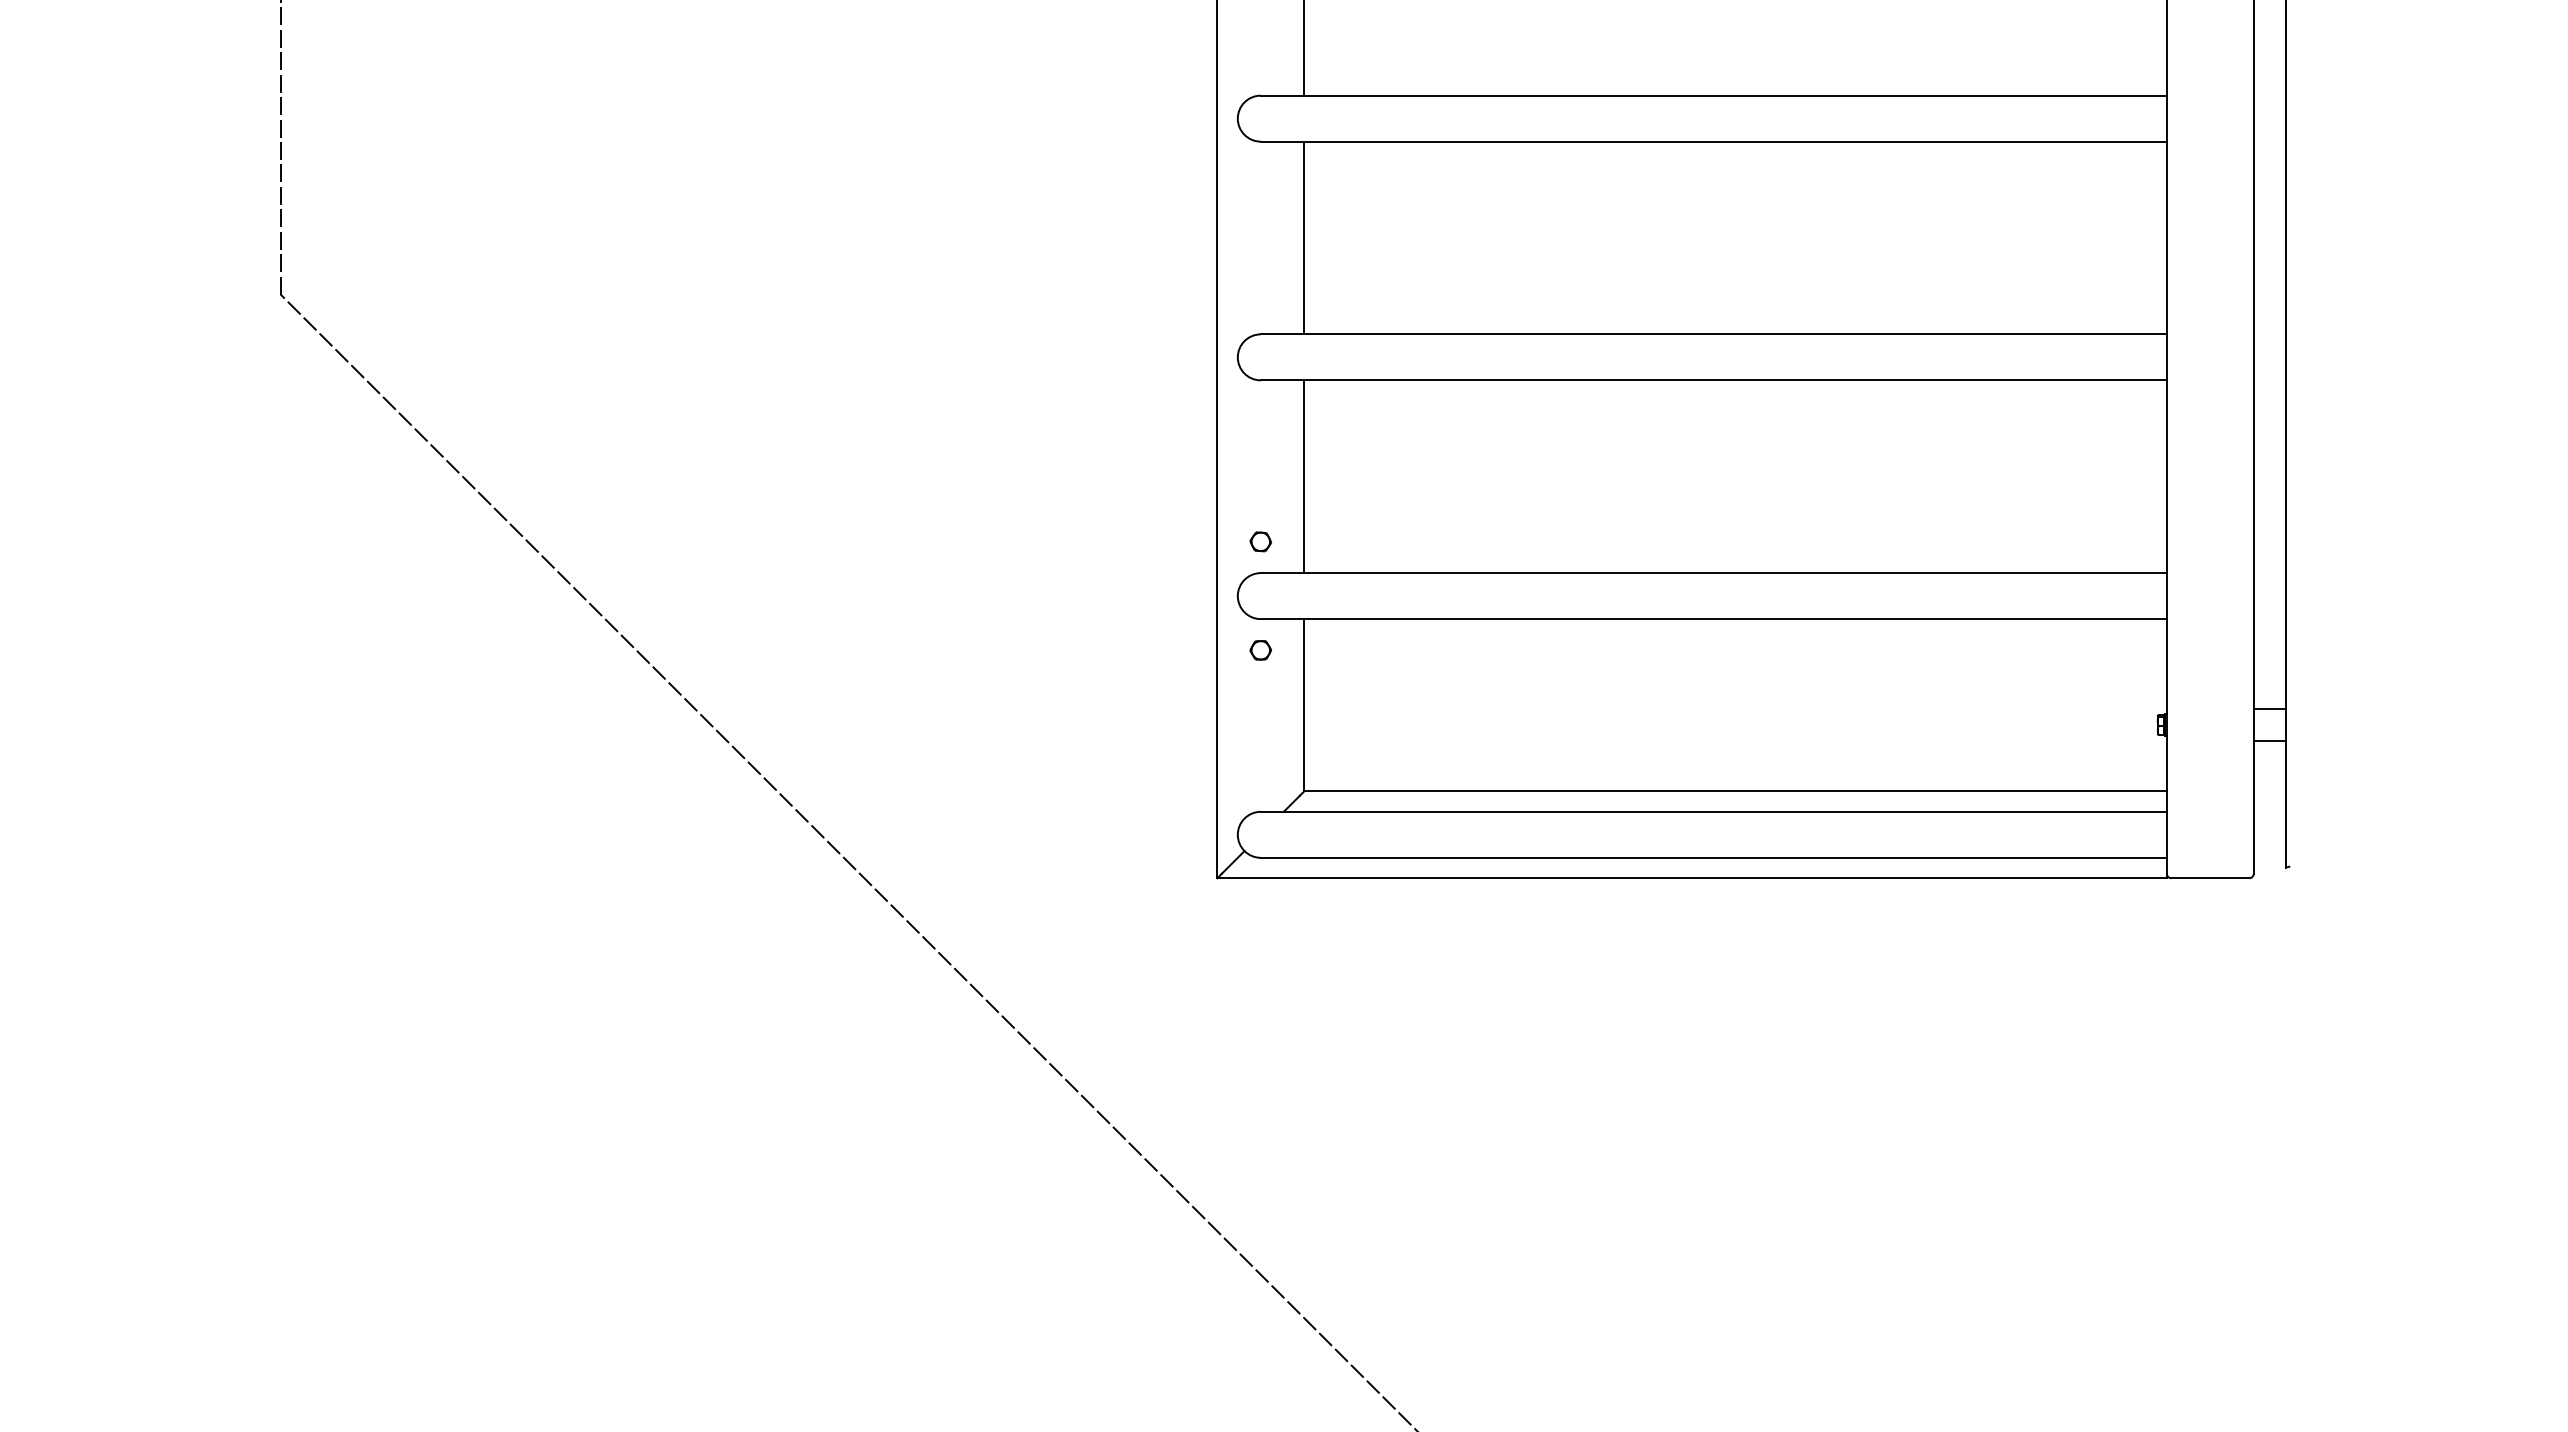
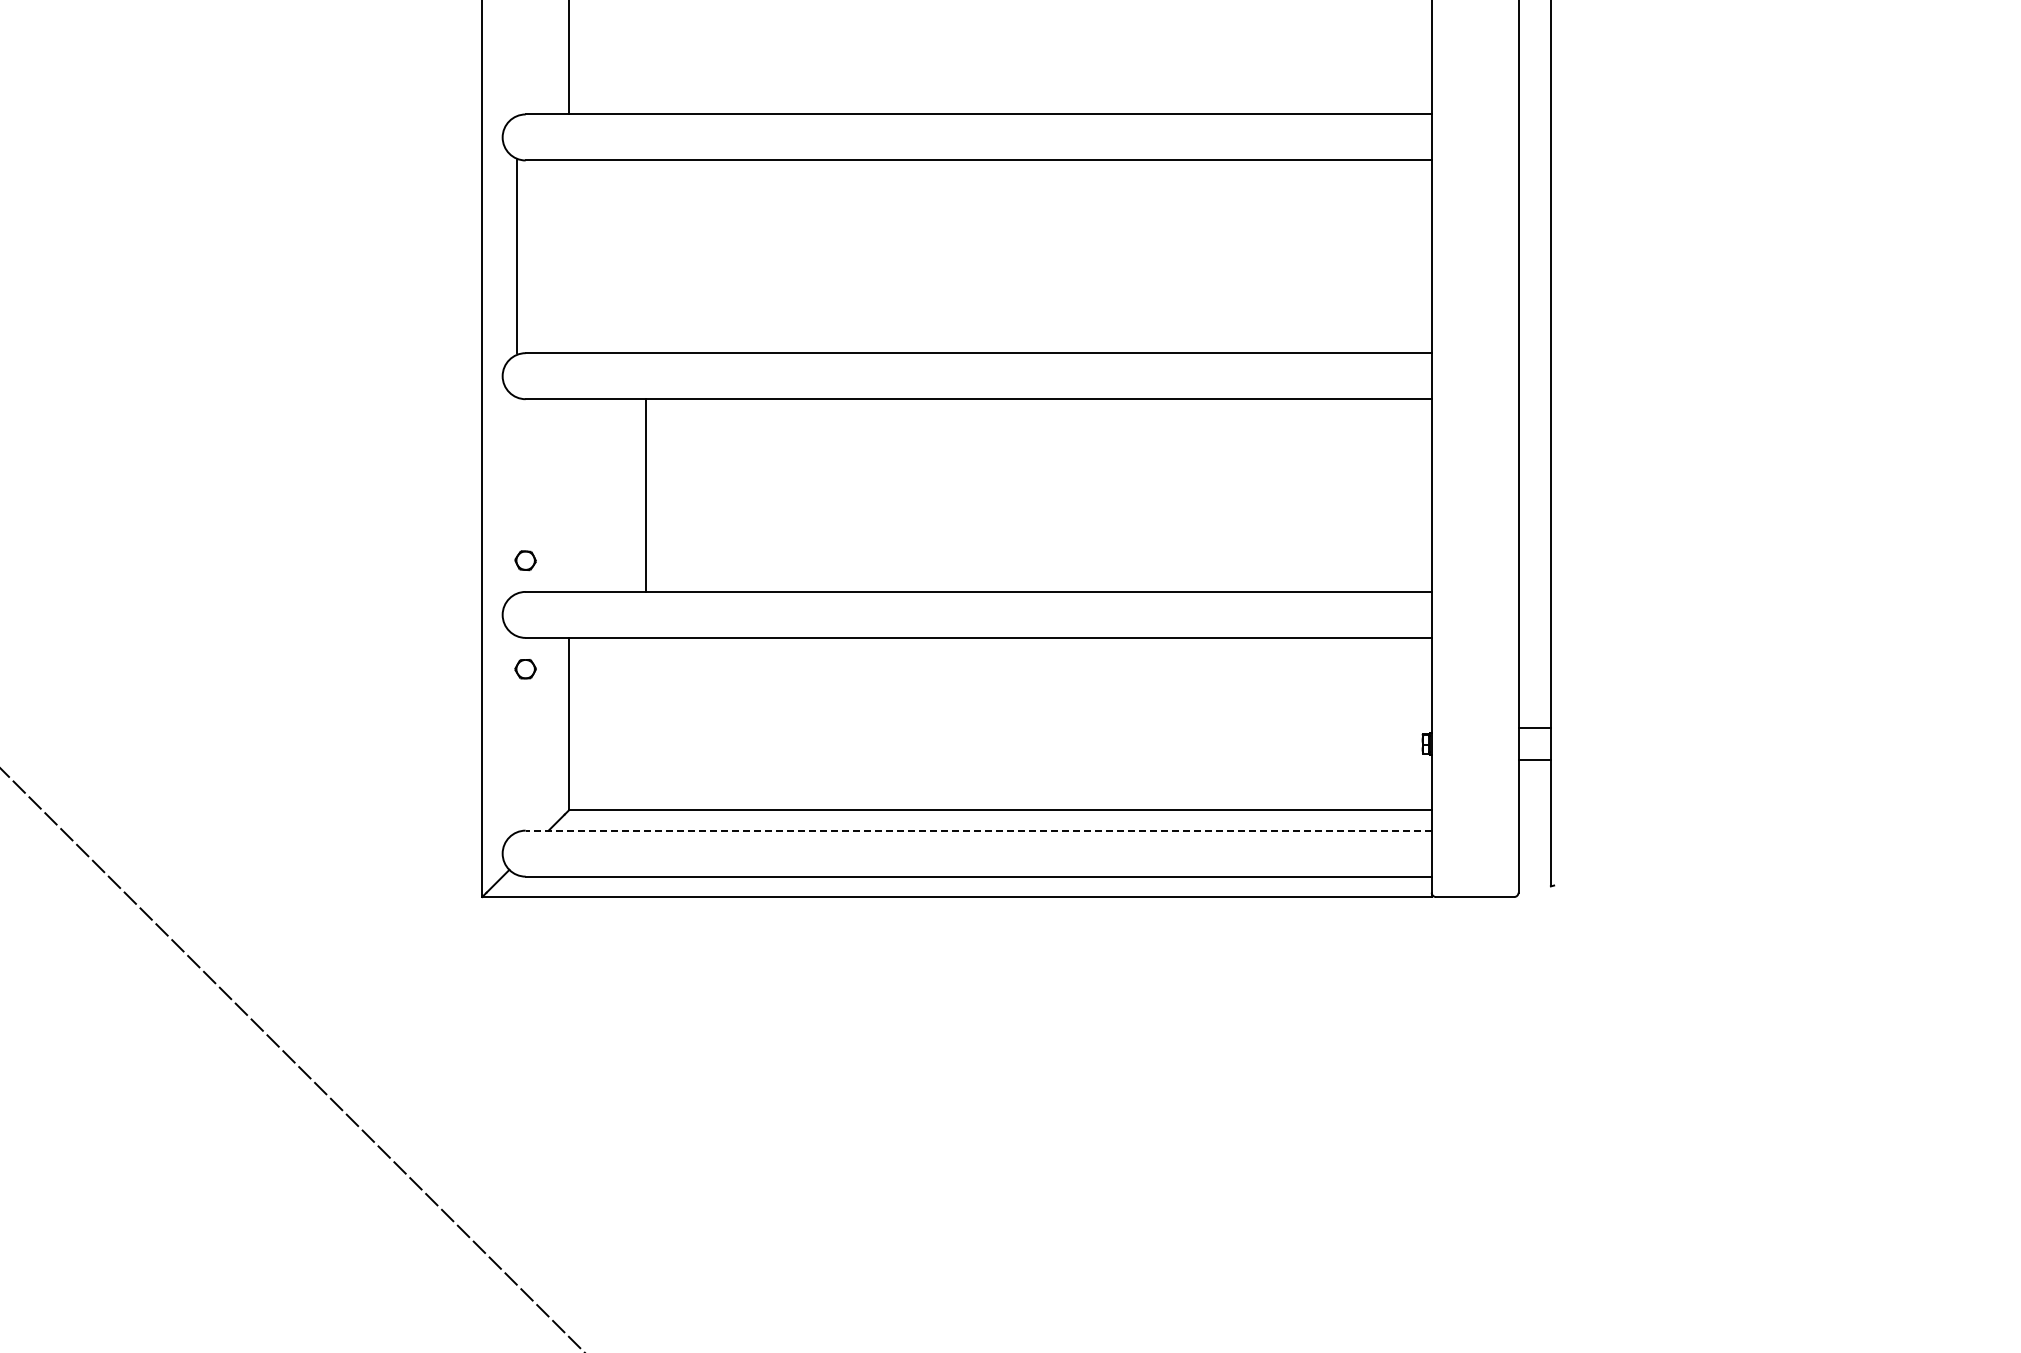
line: (1304, 237) -> (517, 256), moved
line: (1304, 476) -> (646, 495), moved
line: (1713, 811) -> (978, 830), solid -> dashed

